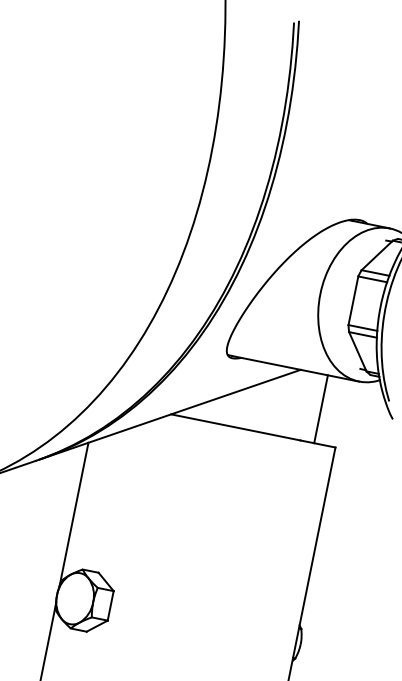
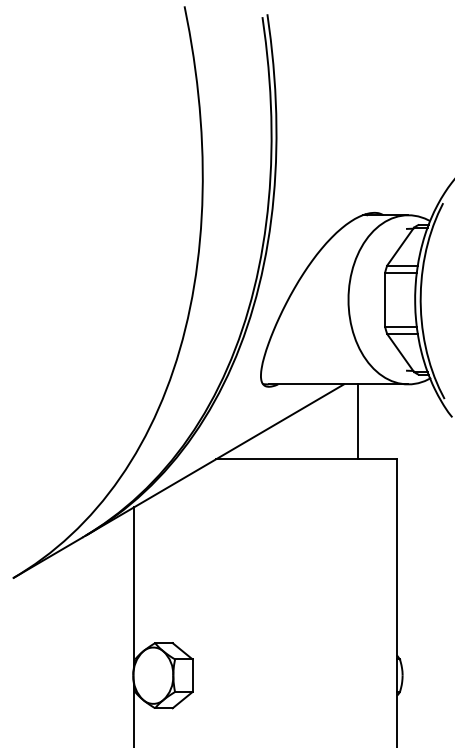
line: (320, 408) -> (357, 421), moved

